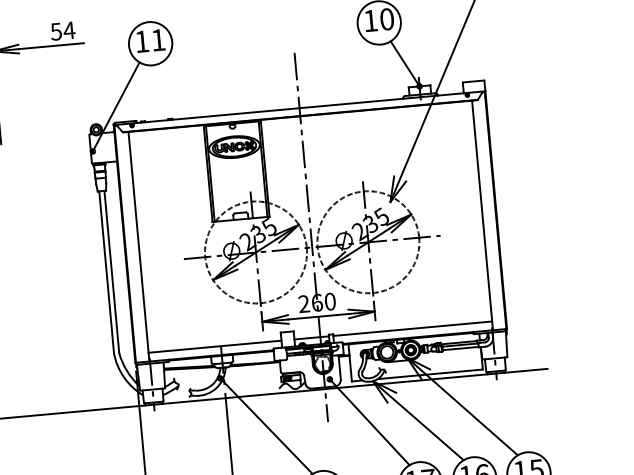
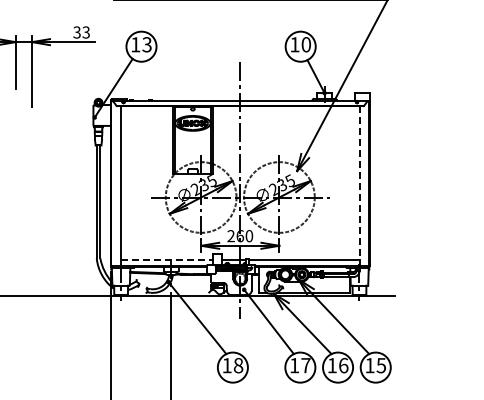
text: (62, 31) -> (81, 32), 54 -> 33
text: (157, 39) -> (146, 44), 11 -> 13
line: (481, 215) -> (359, 186), solid -> dashed
line: (215, 347) -> (167, 260), solid -> dashed

